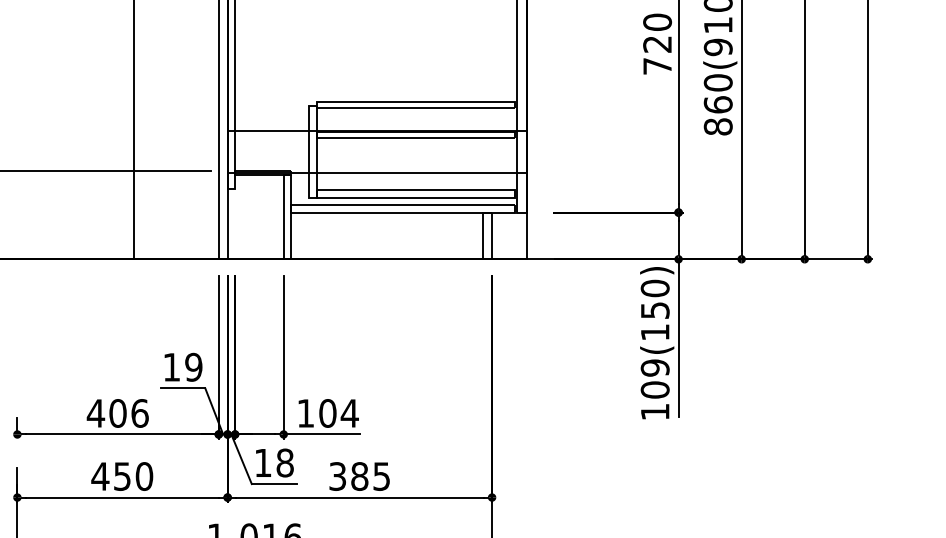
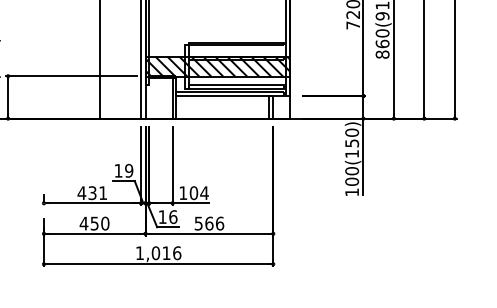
hatch: (376, 151) -> (217, 66), added
text: (655, 368) -> (352, 171), 109(150) -> 100(150)
text: (128, 414) -> (97, 193), 406 -> 431
text: (285, 461) -> (173, 216), 18 -> 16
text: (360, 476) -> (209, 223), 385 -> 566

